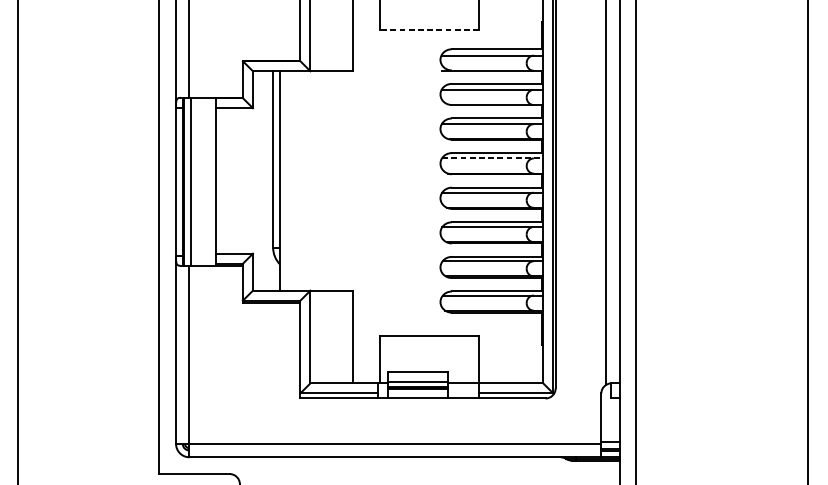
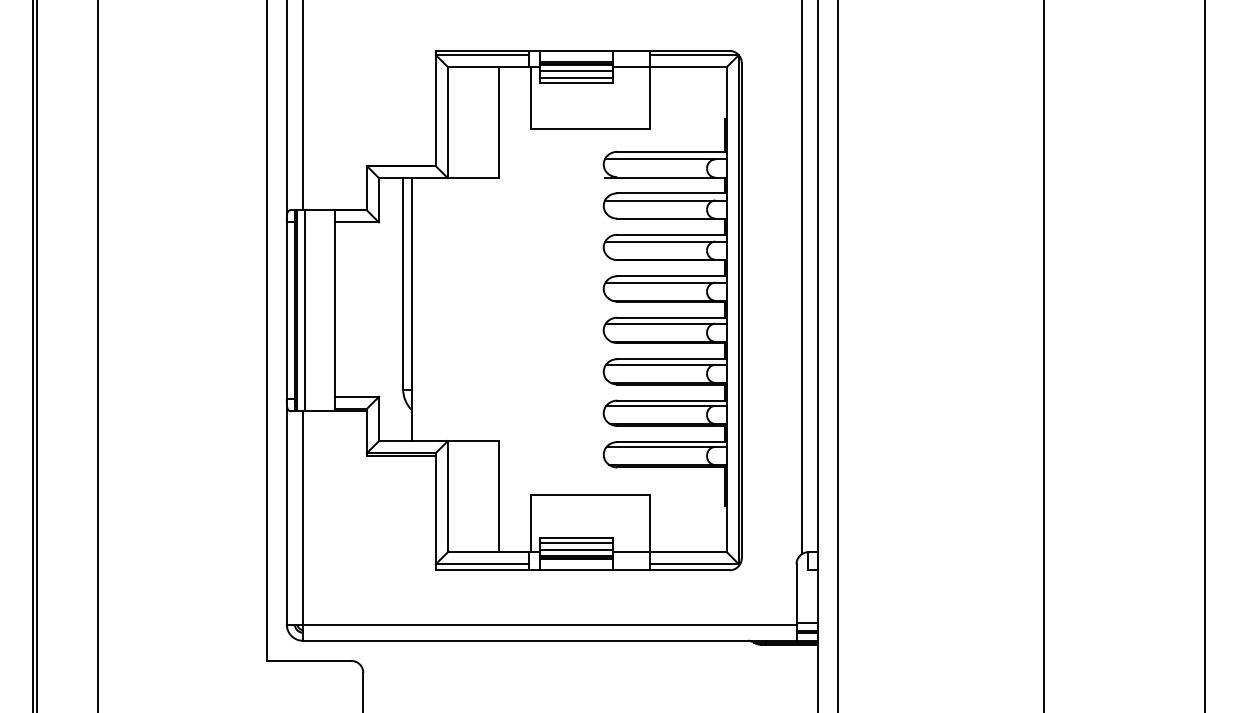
line: (429, 30) -> (590, 129), dashed -> solid
line: (492, 158) -> (666, 282), dashed -> solid
line: (417, 375) -> (576, 542), added

